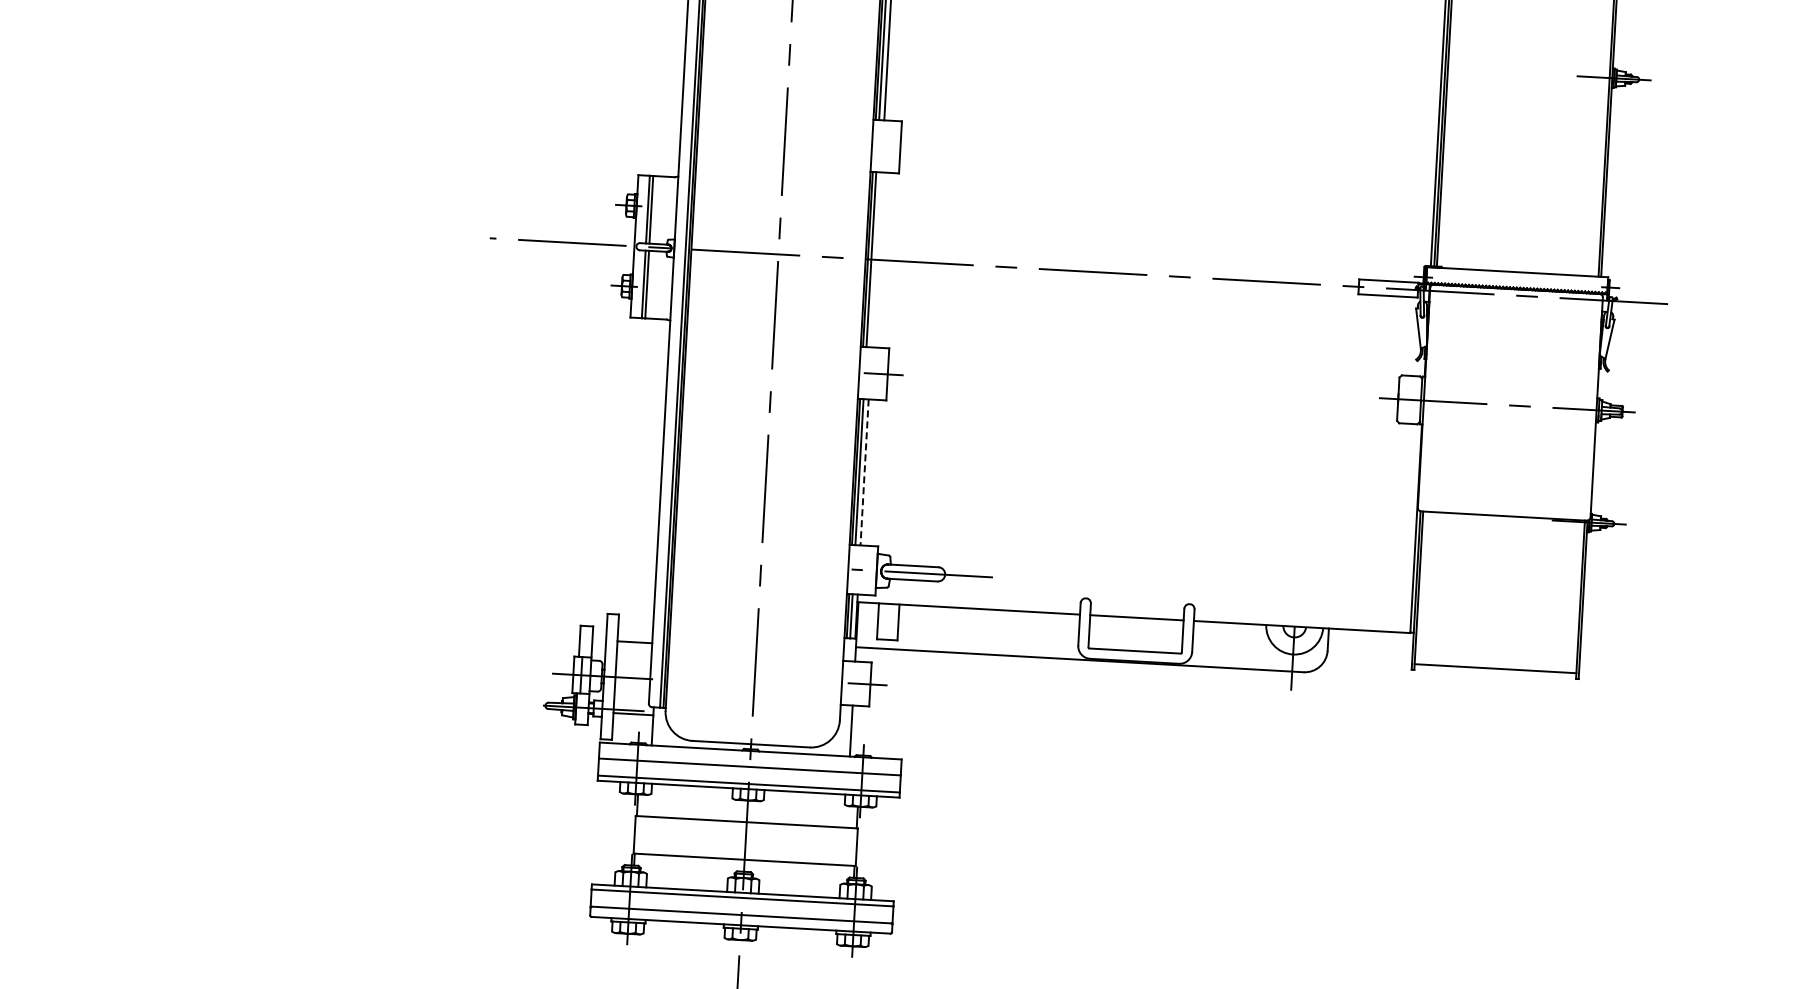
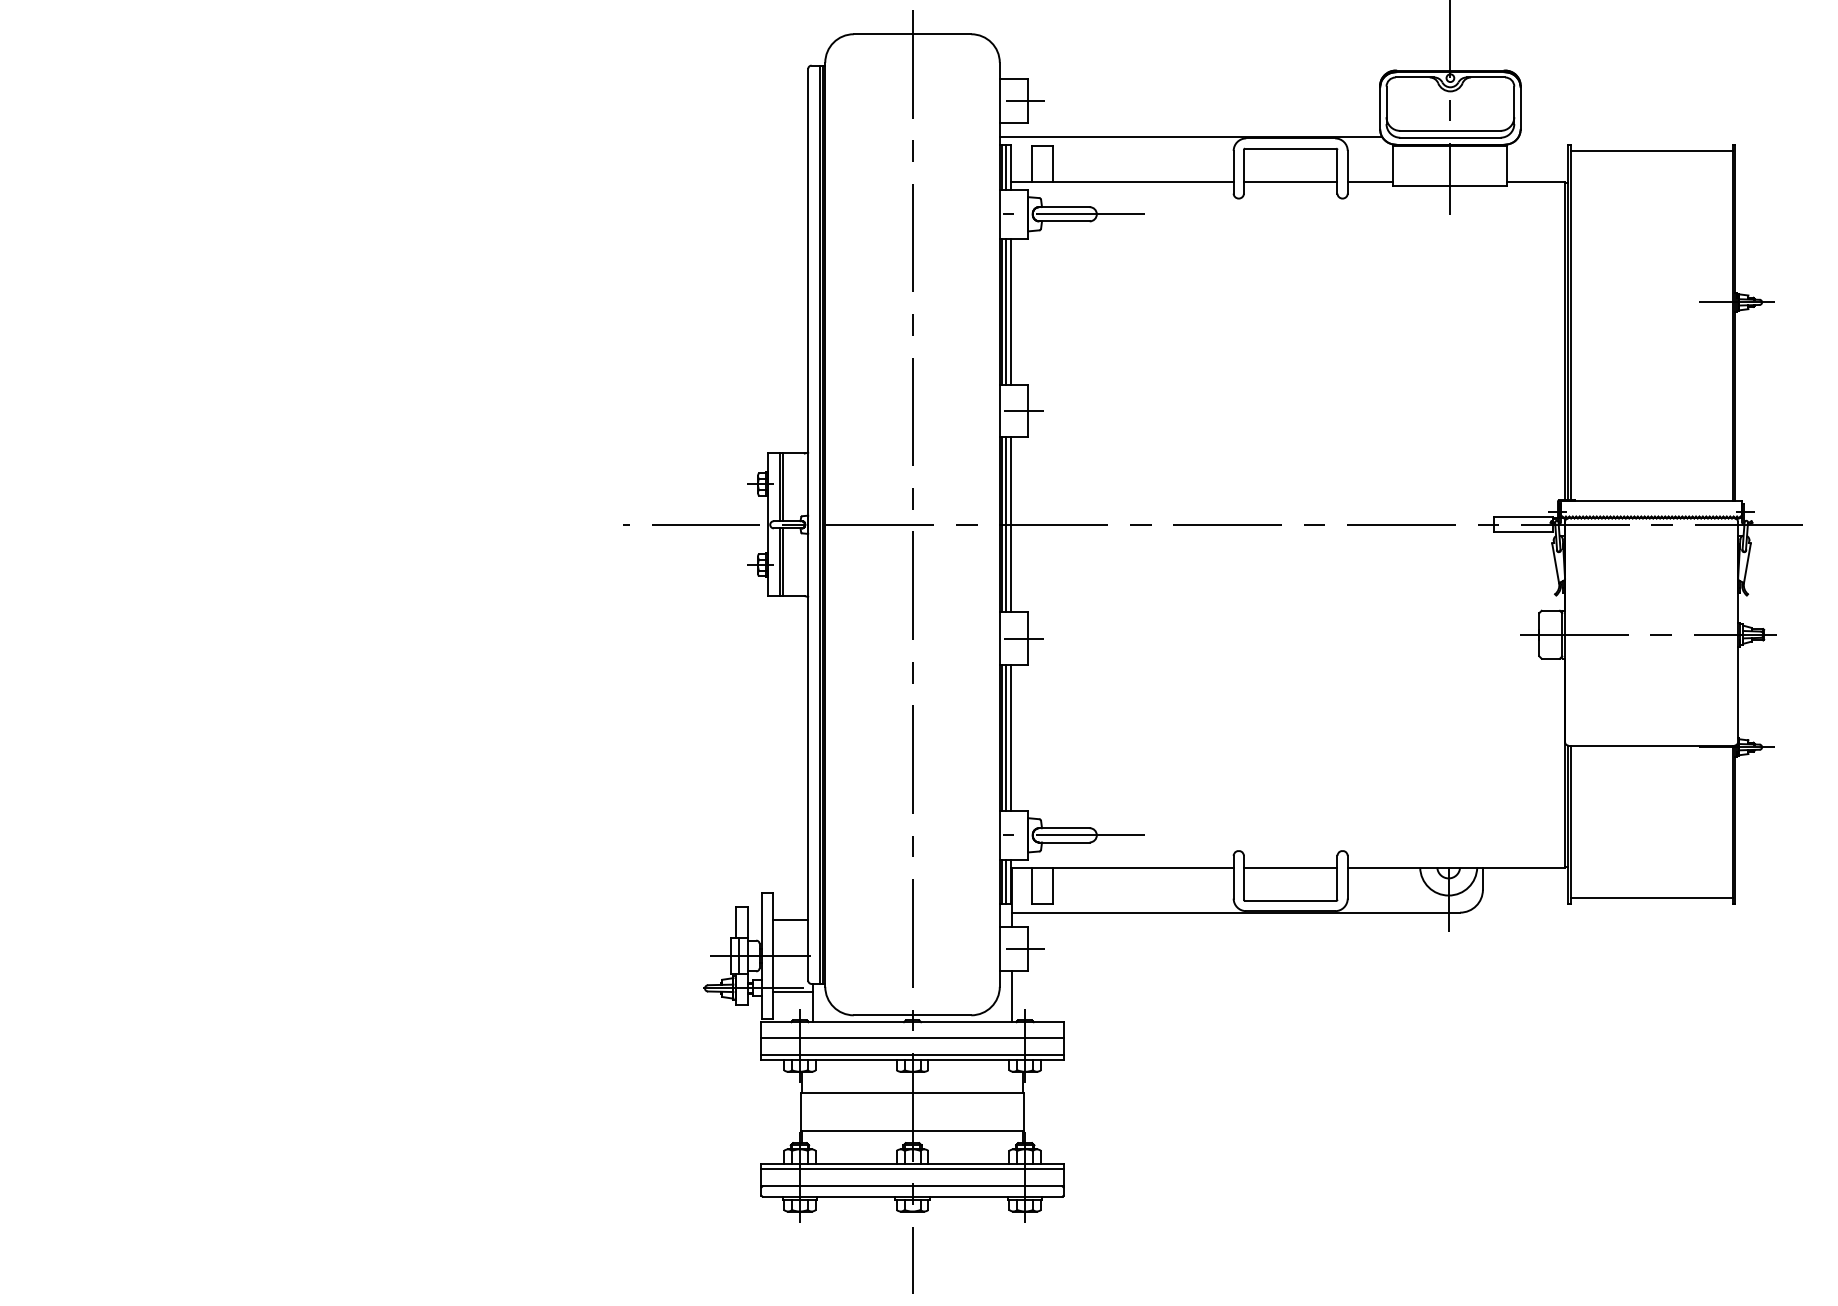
line: (896, 147) -> (1024, 411), added
line: (876, 259) -> (1010, 524), added
line: (864, 473) -> (1010, 738), dashed -> solid

